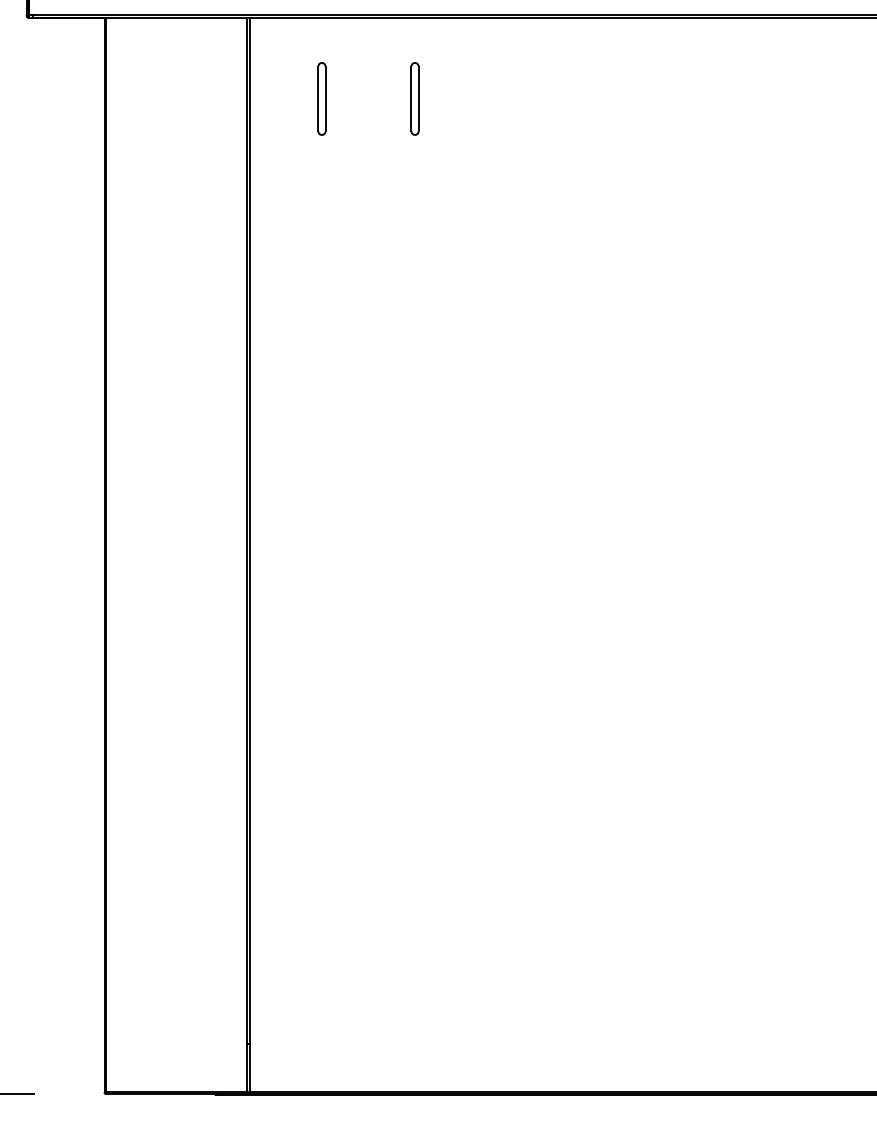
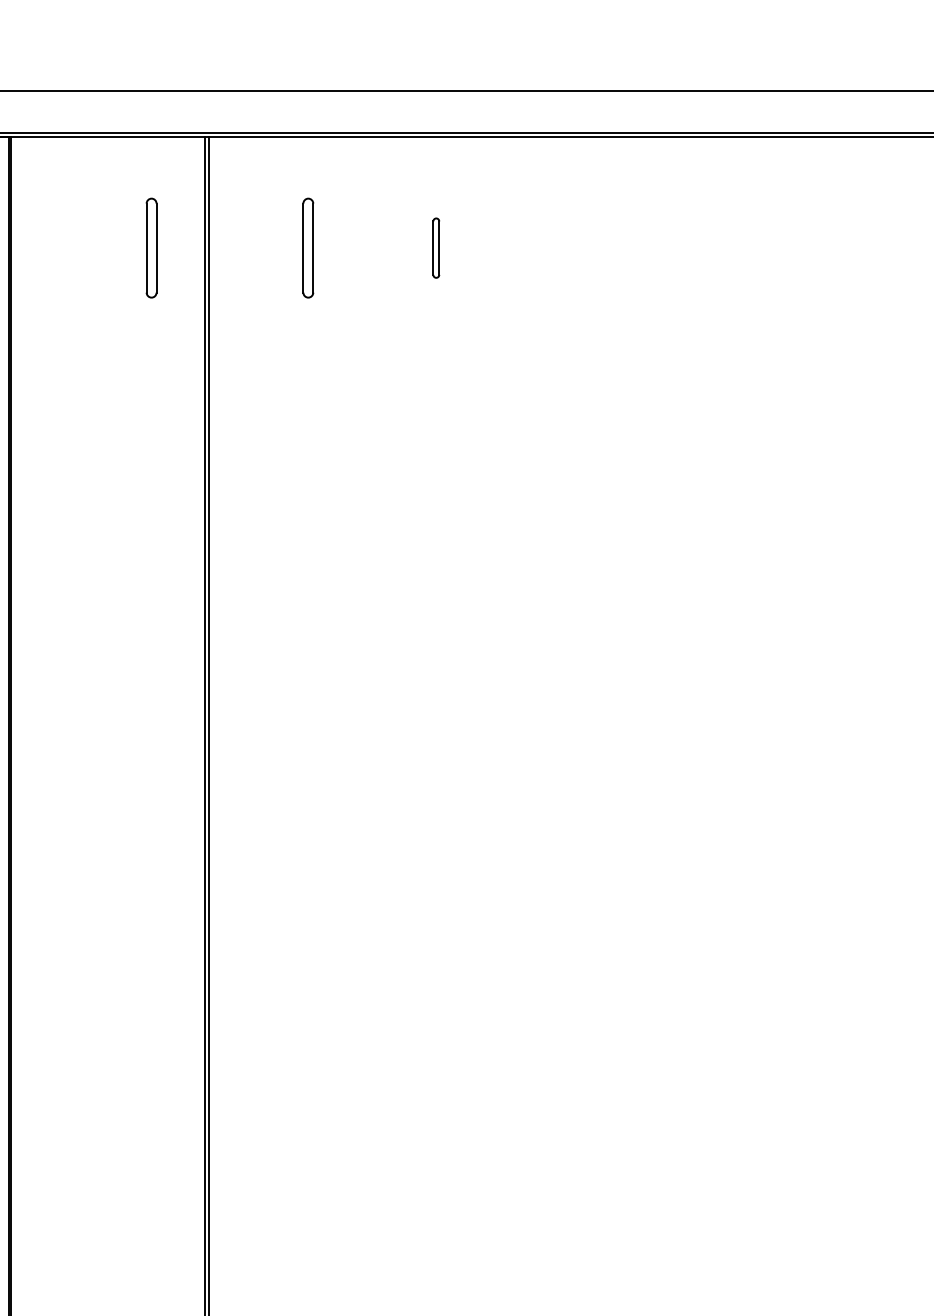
part: (207, 98) -> (151, 247), added
part: (414, 98) -> (435, 247), size x0.6

